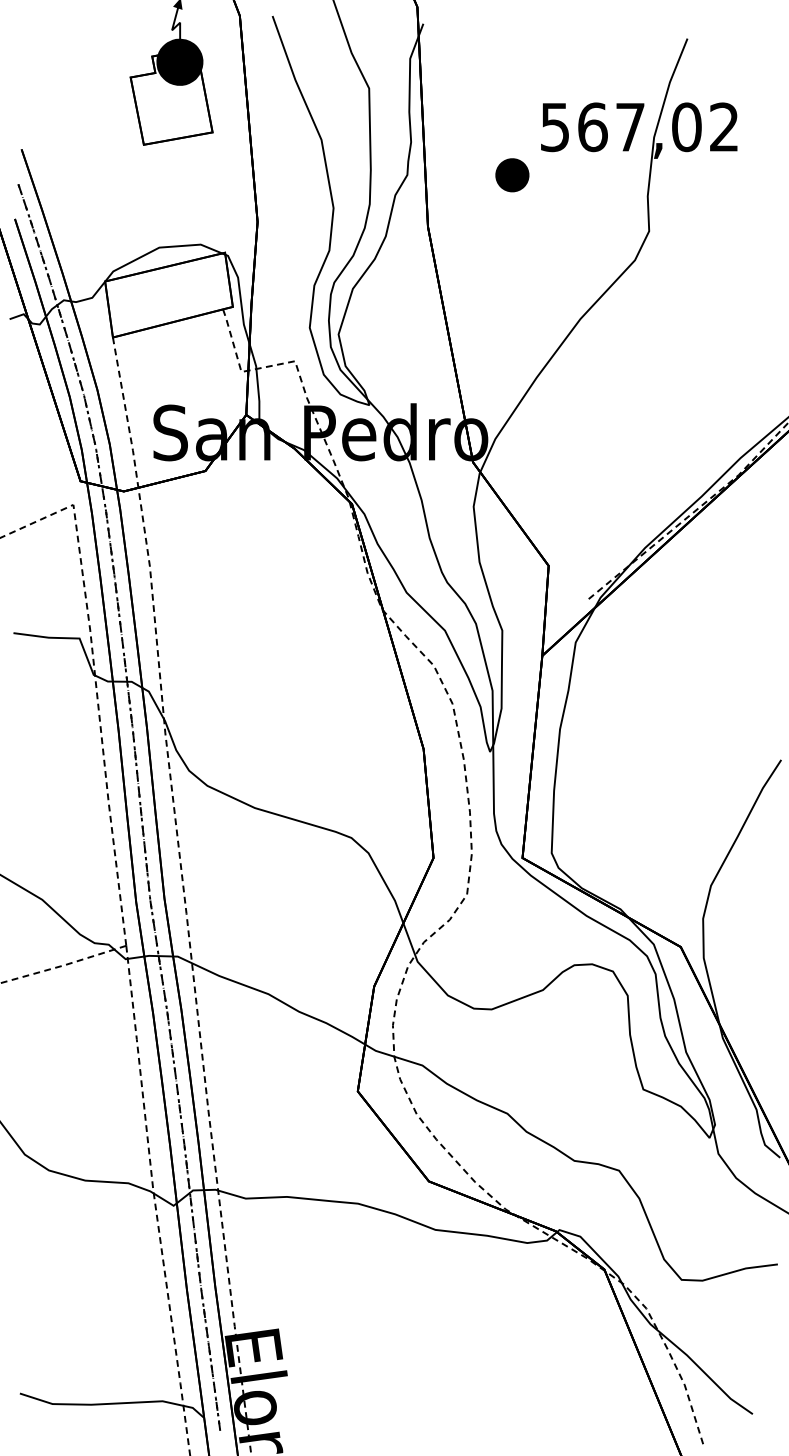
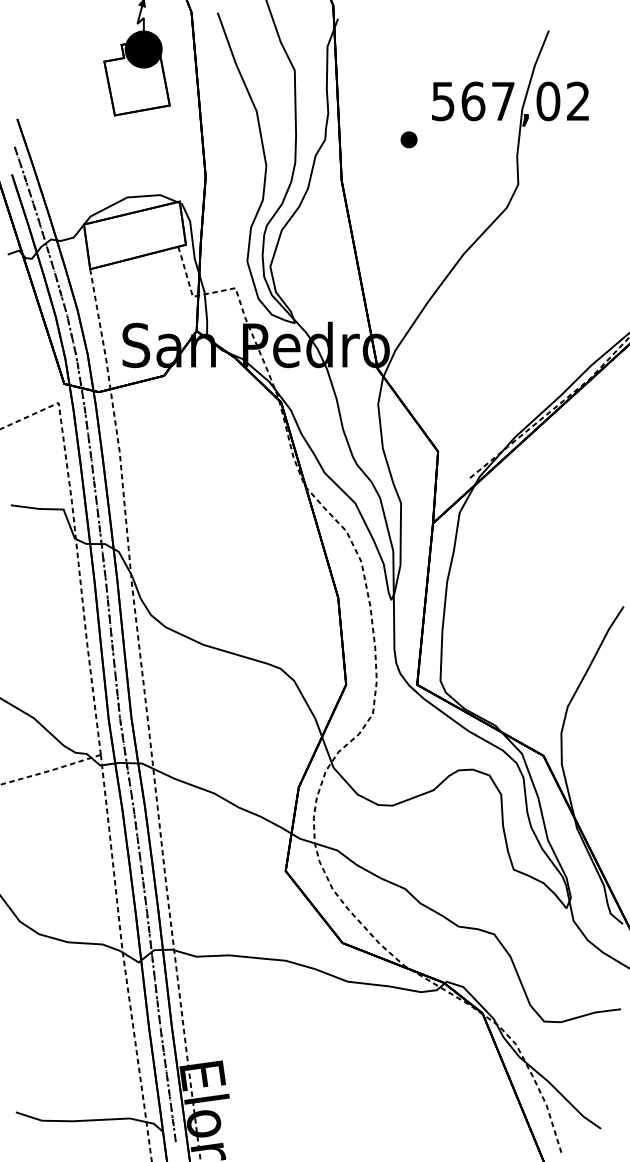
part: (511, 174) -> (408, 139), size x0.62

